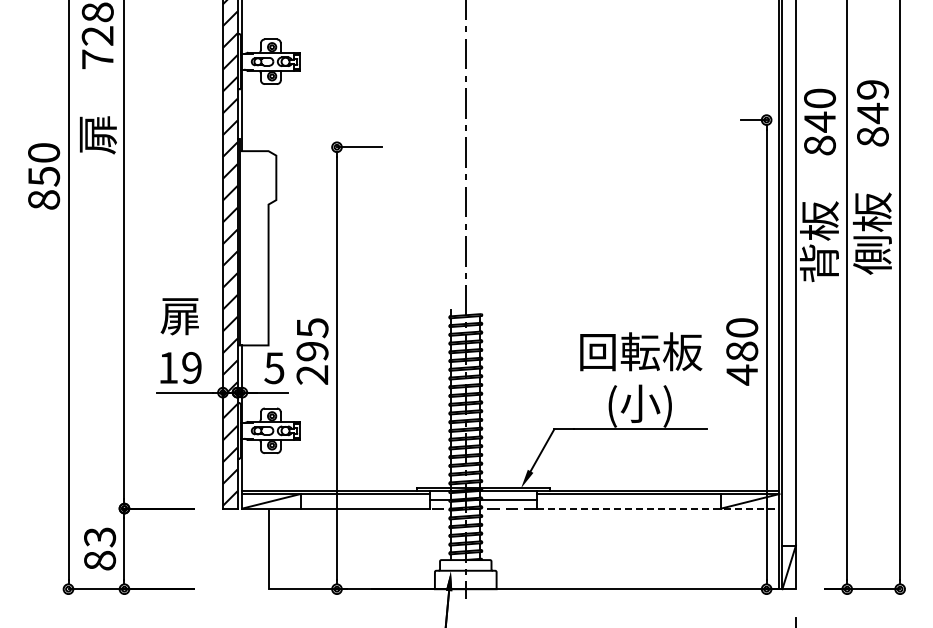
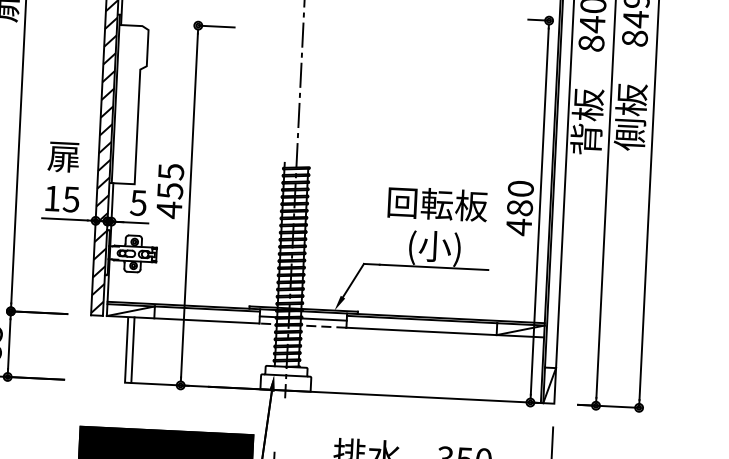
text: (312, 363) -> (169, 200), 295 -> 455
text: (191, 367) -> (71, 199), 19 -> 15
line: (658, 508) -> (445, 332), dashed -> solid
line: (276, 548) -> (133, 349), added

